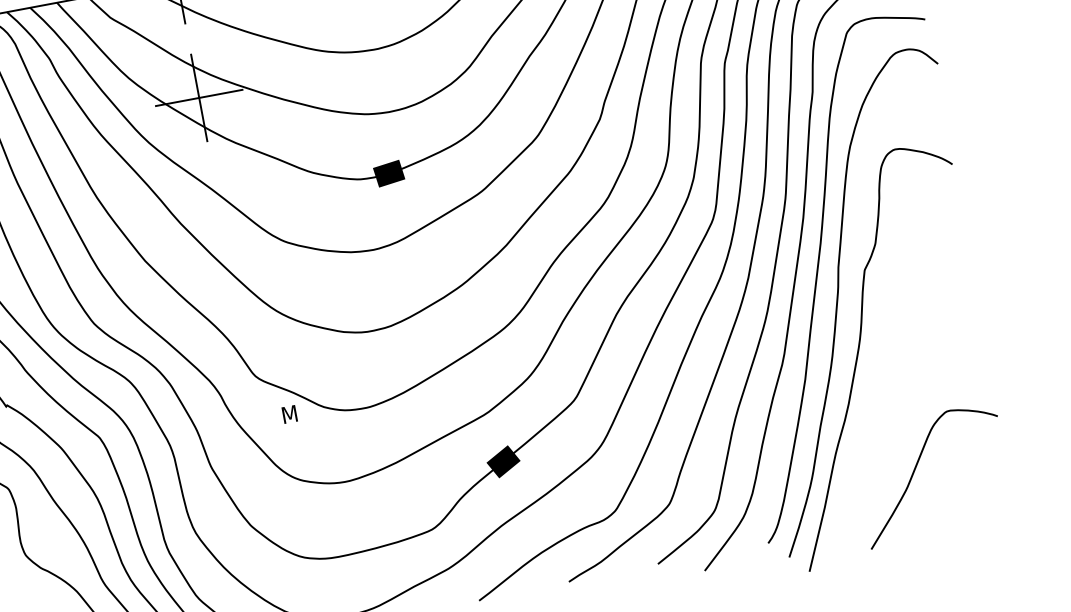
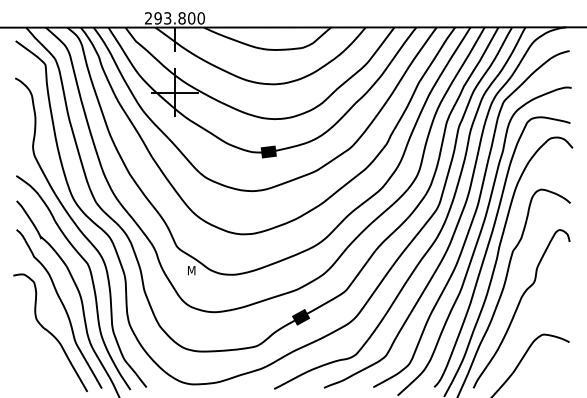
curve: (893, 370) -> (518, 307), added

